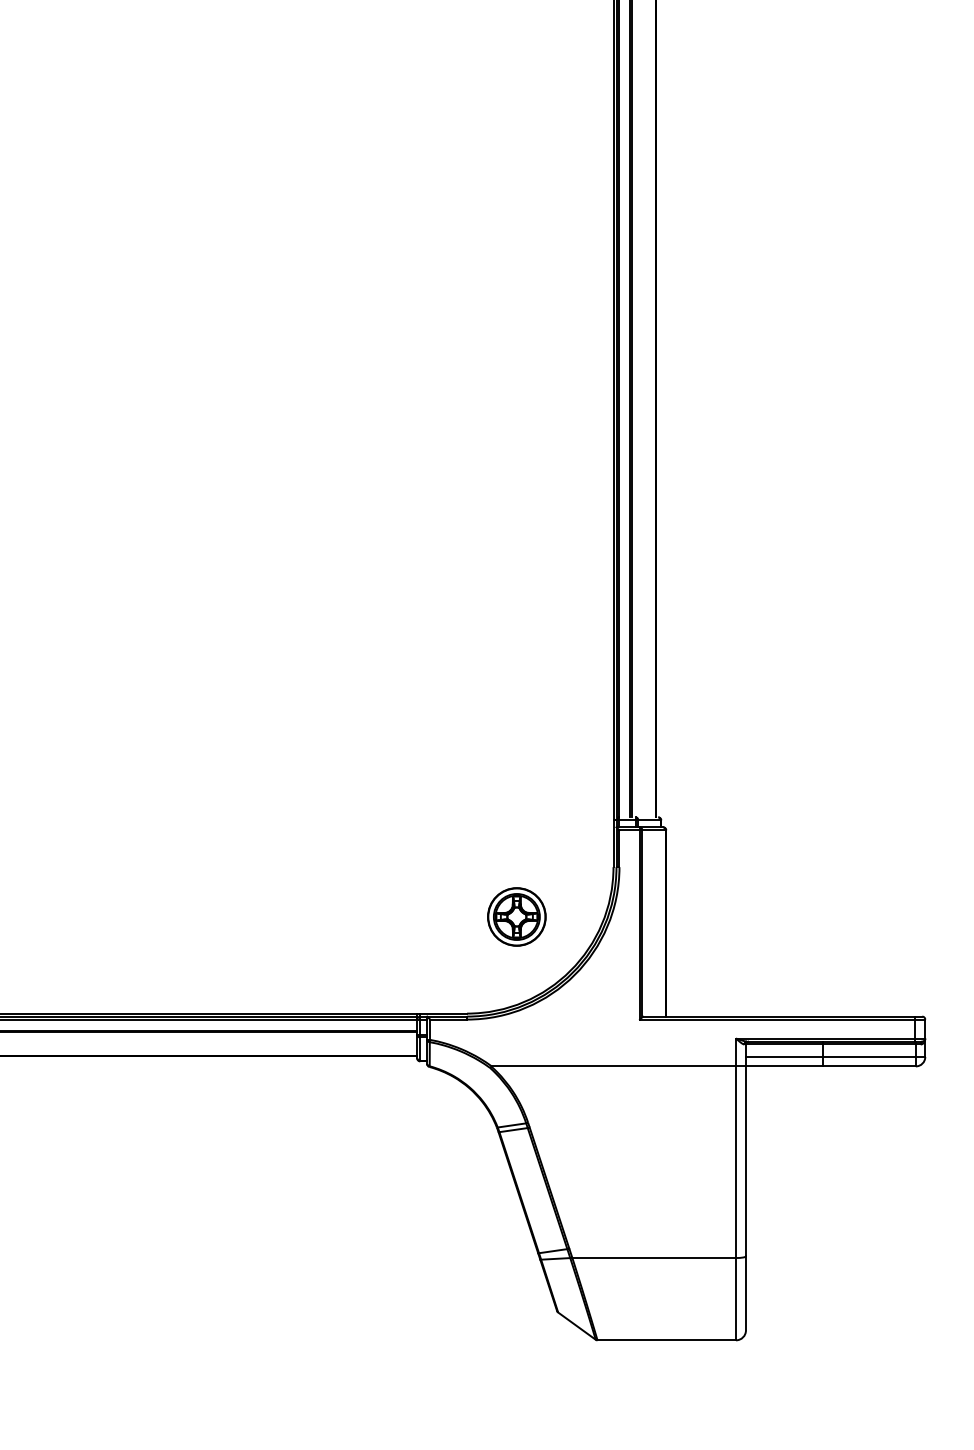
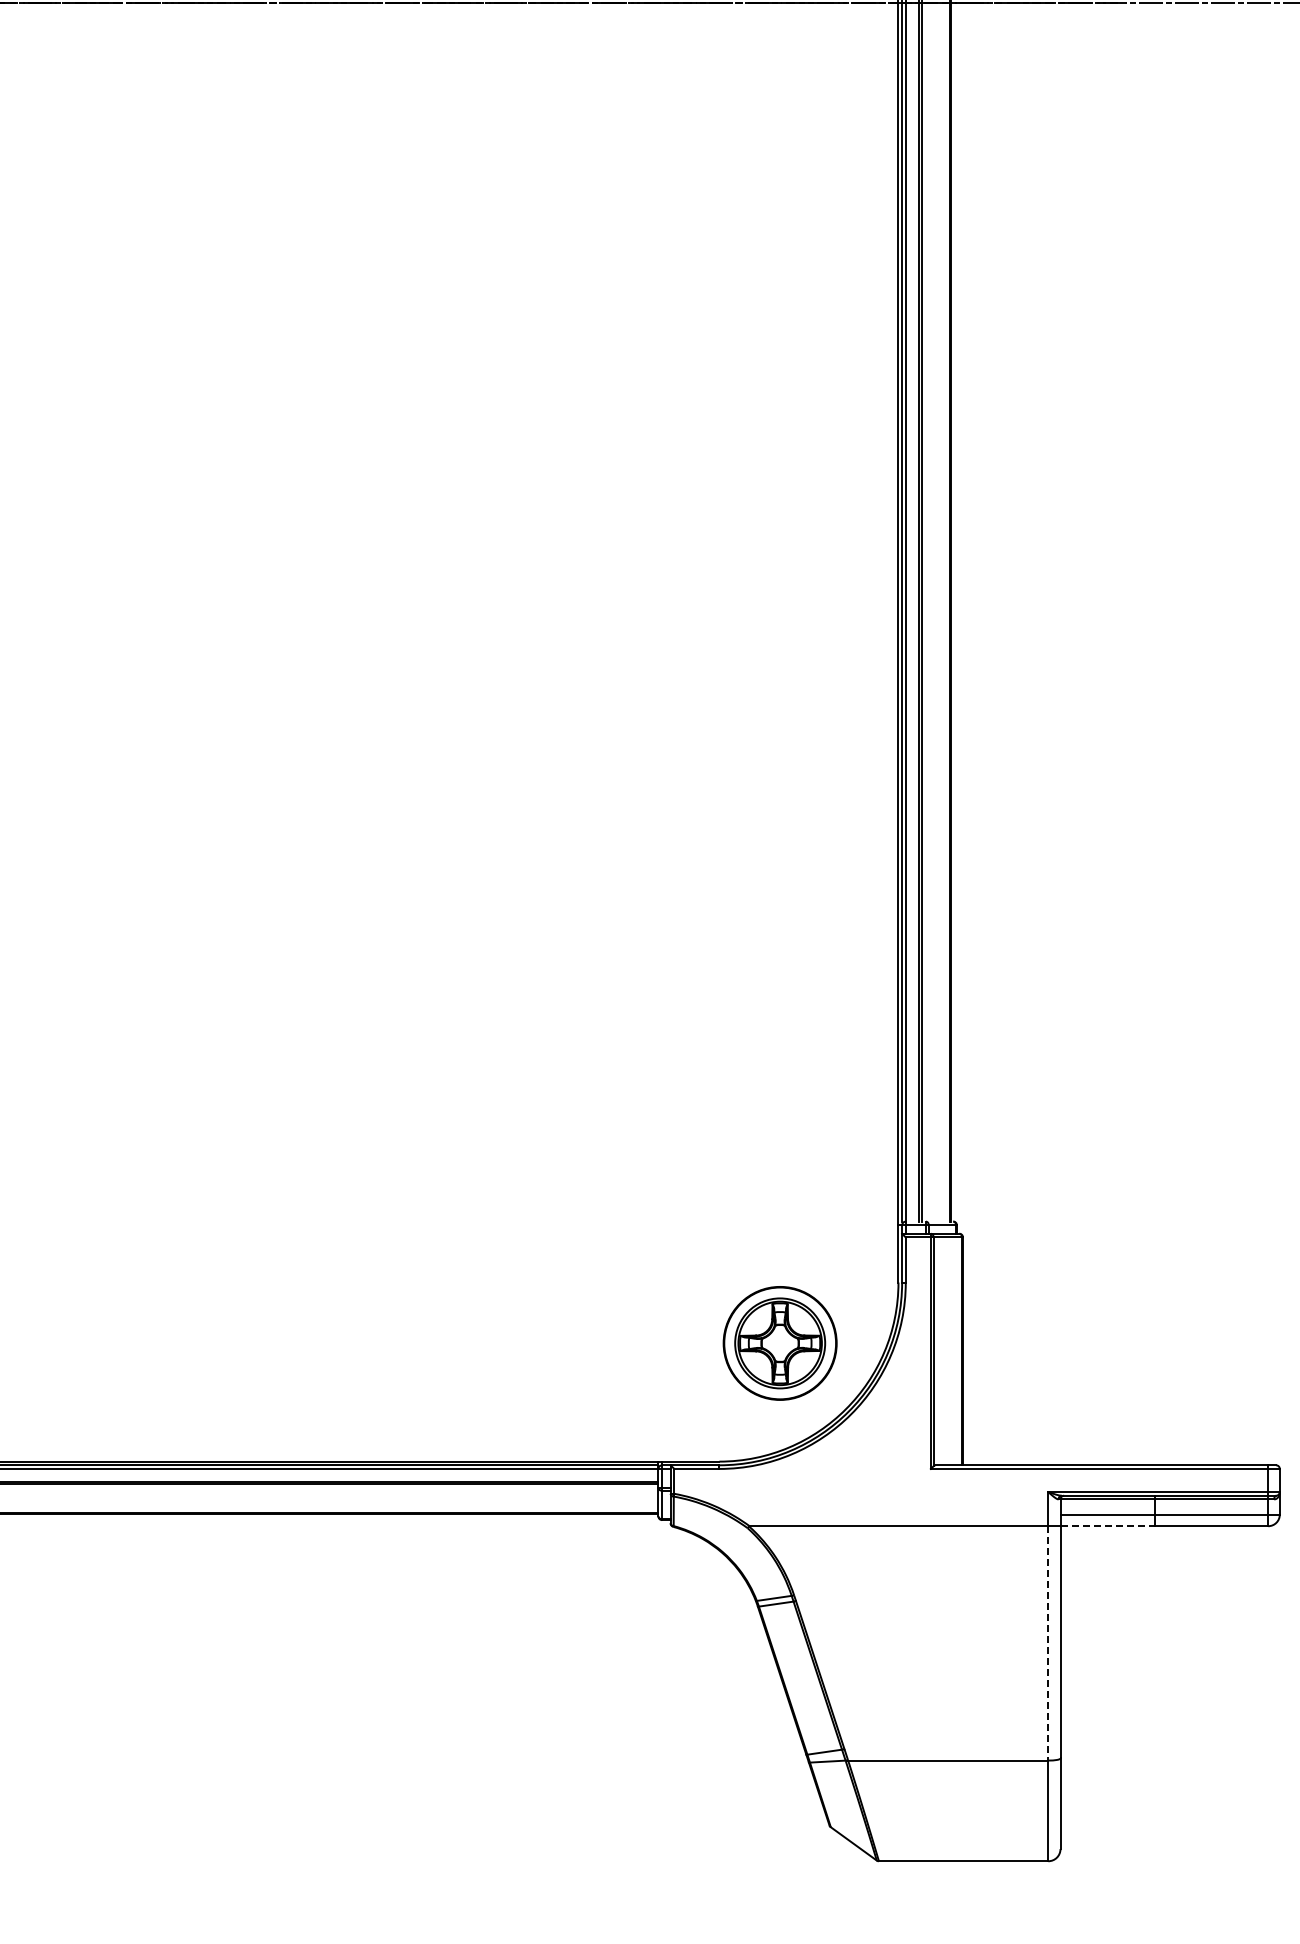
part: (517, 917) -> (780, 1343), size x1.6
line: (785, 1066) -> (1108, 1526), solid -> dashed
line: (736, 1162) -> (1048, 1643), solid -> dashed

